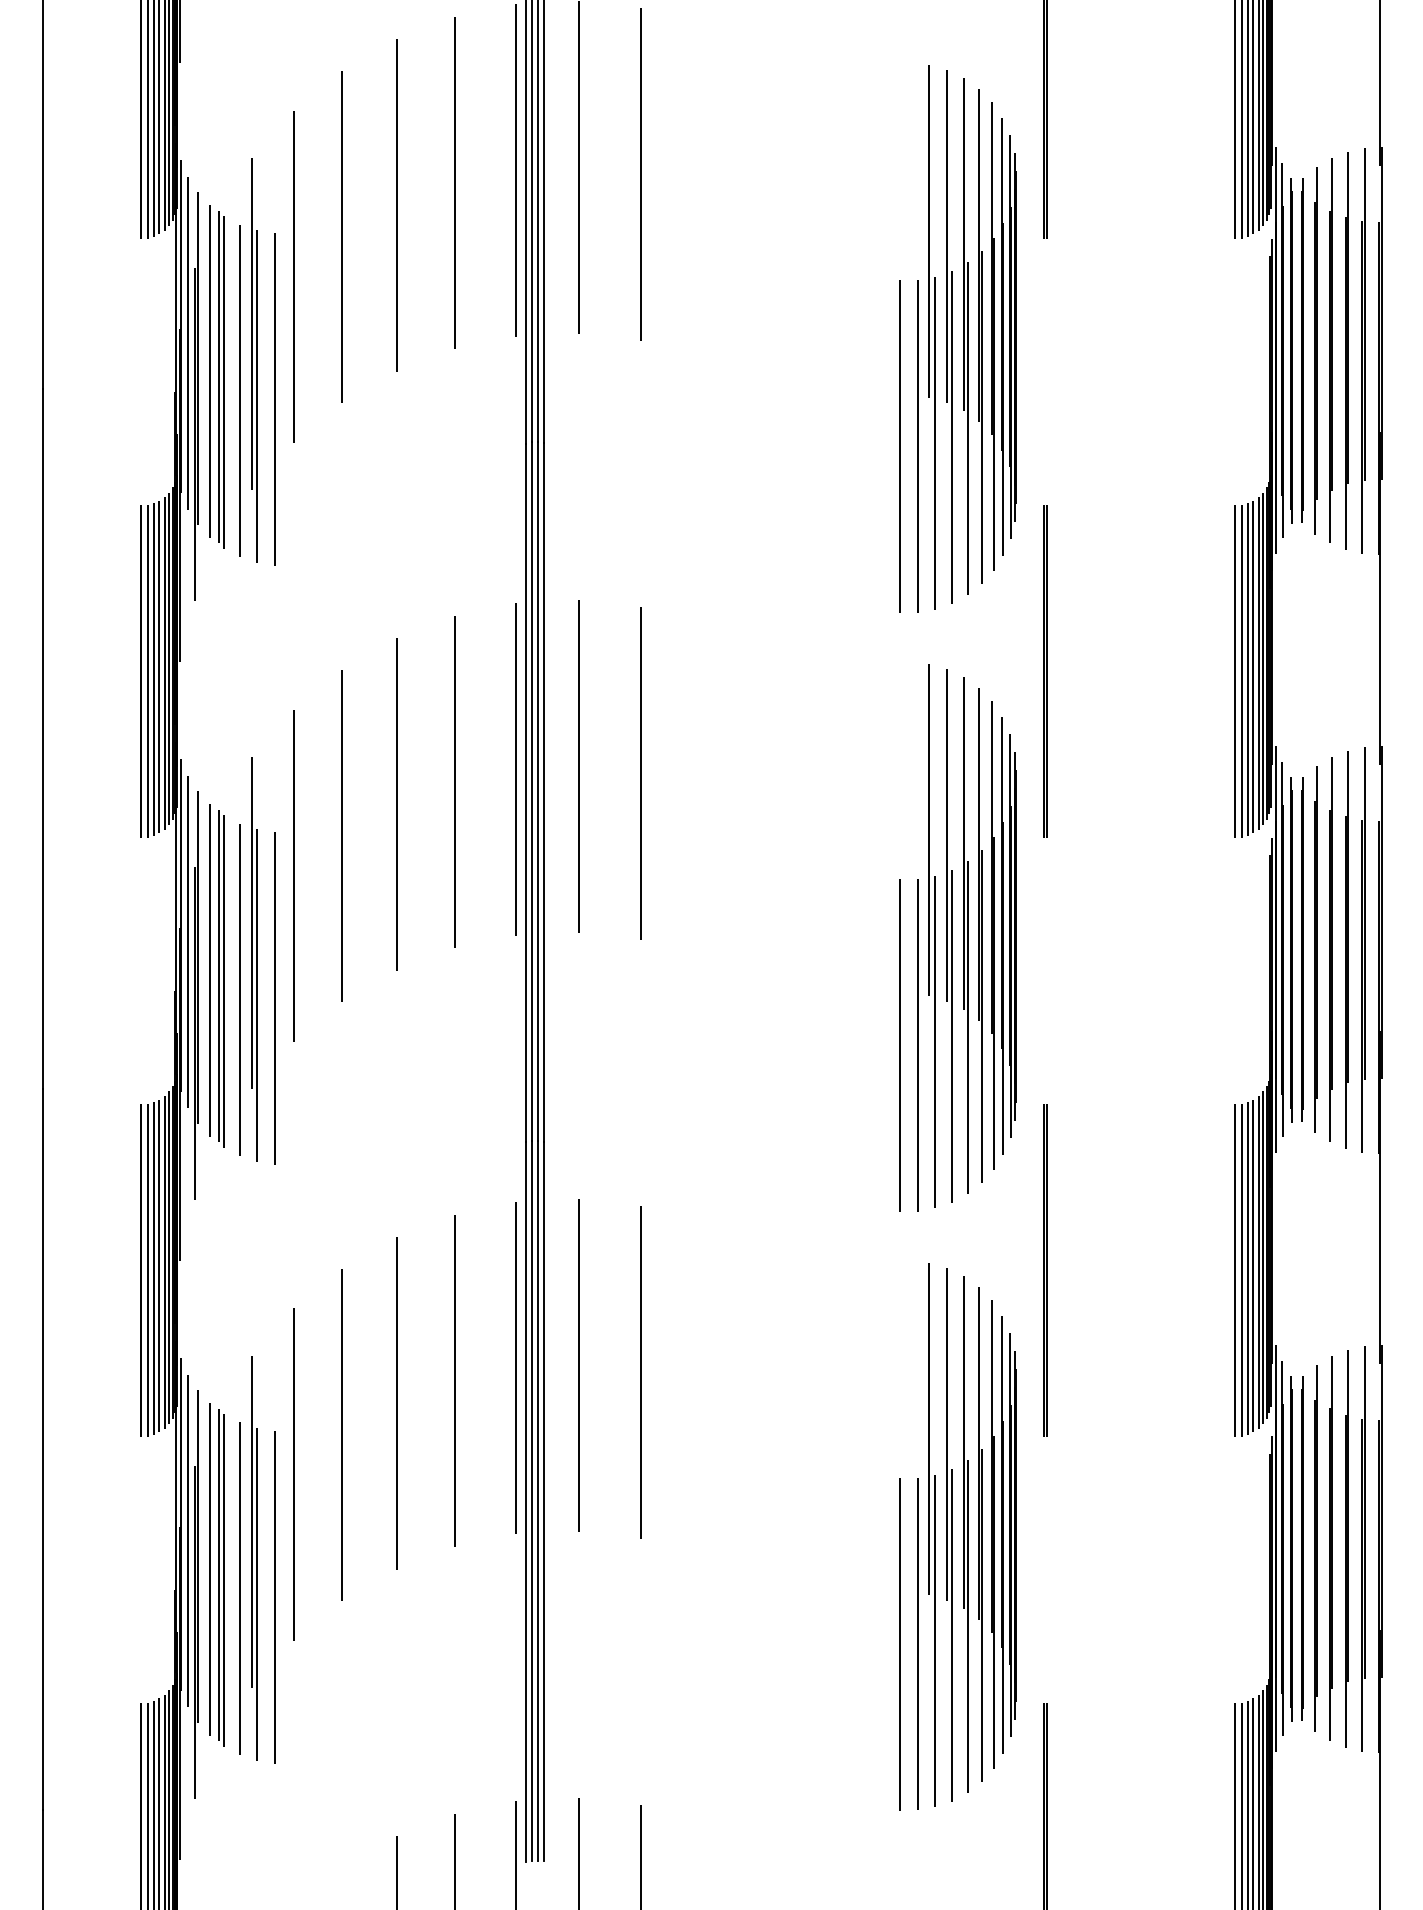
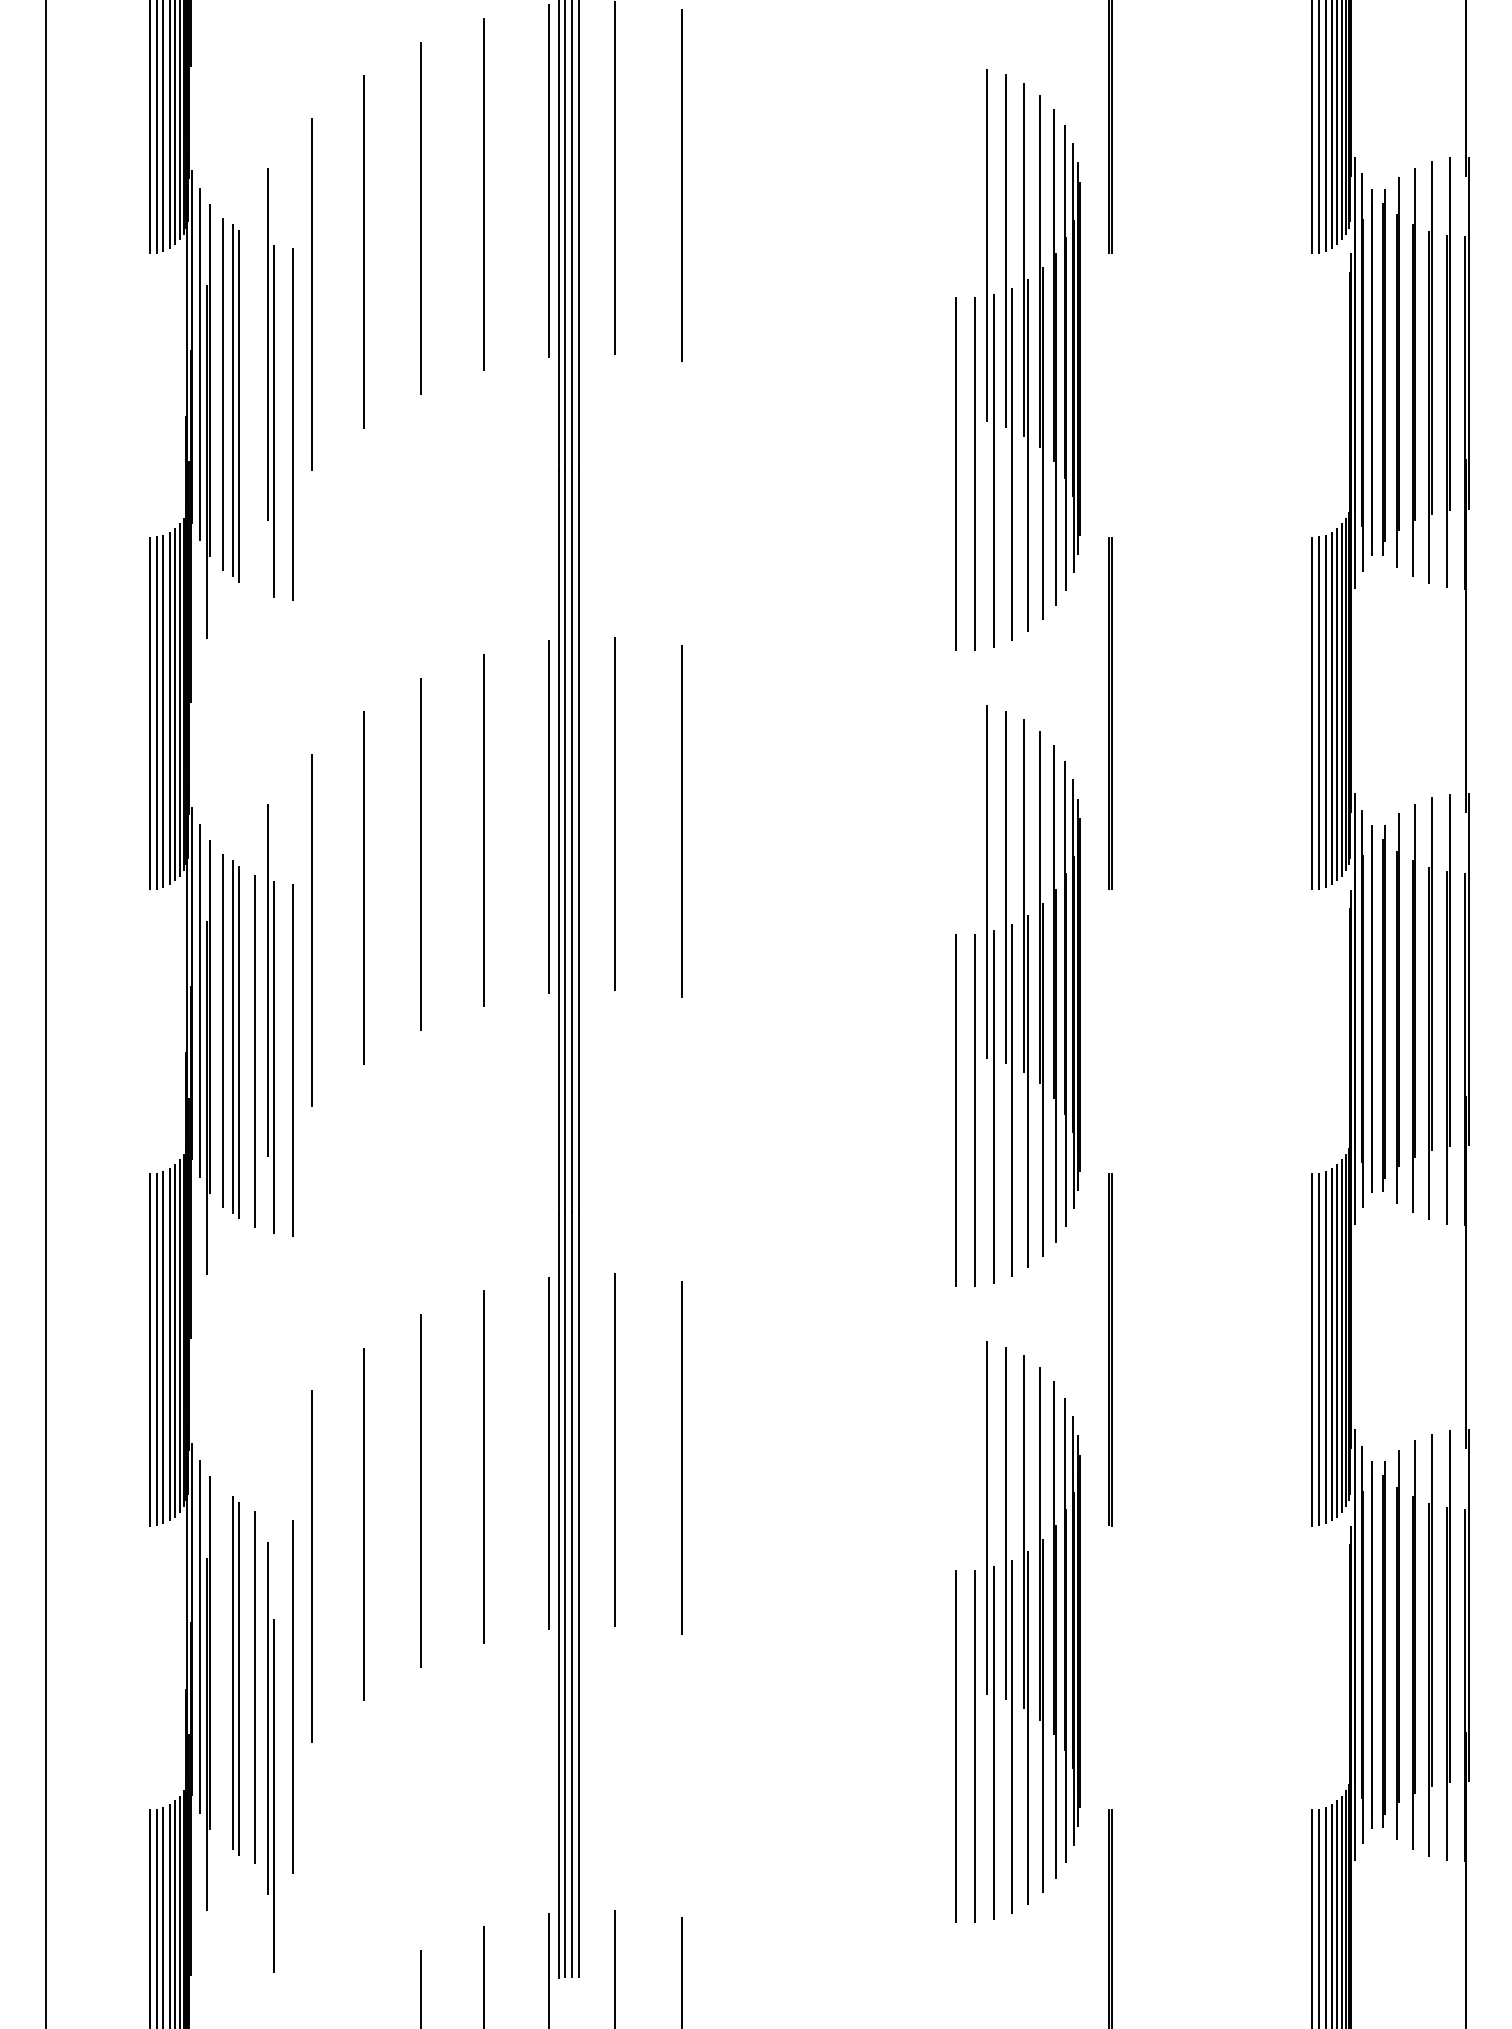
line: (240, 390) -> (255, 414), removed
part: (254, 1558) -> (270, 1757), moved
line: (210, 1568) -> (223, 1666), removed

